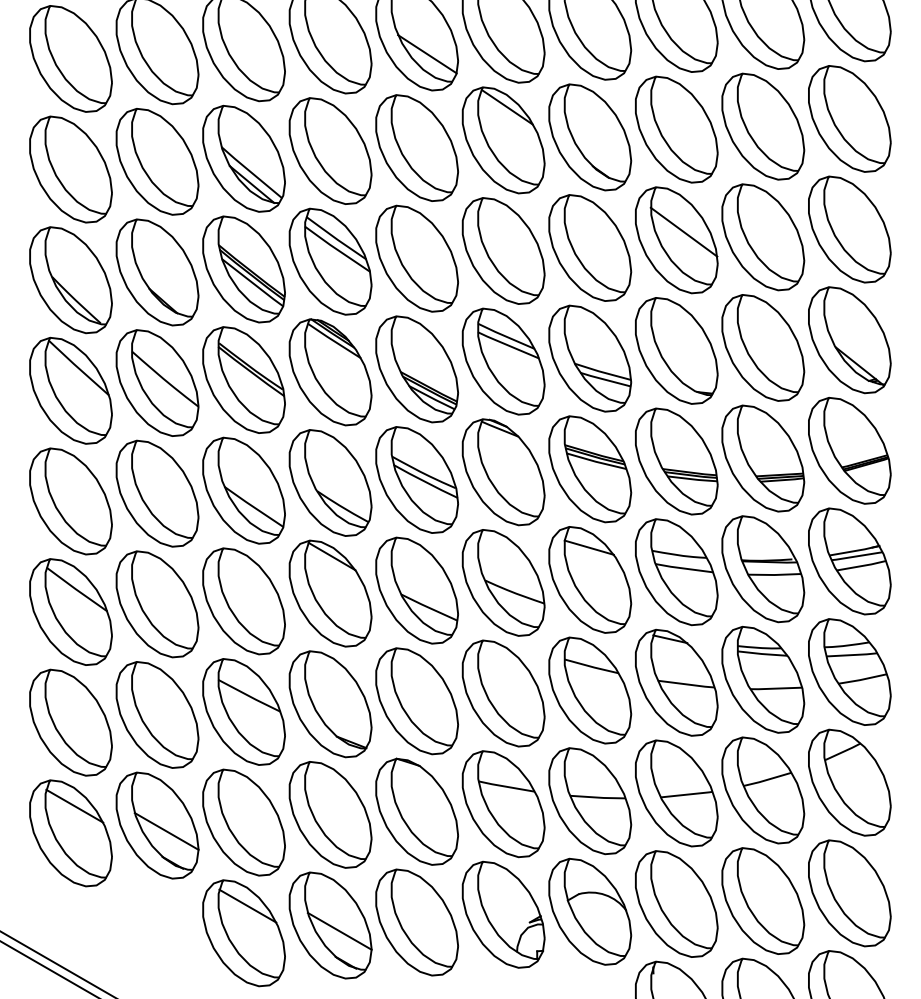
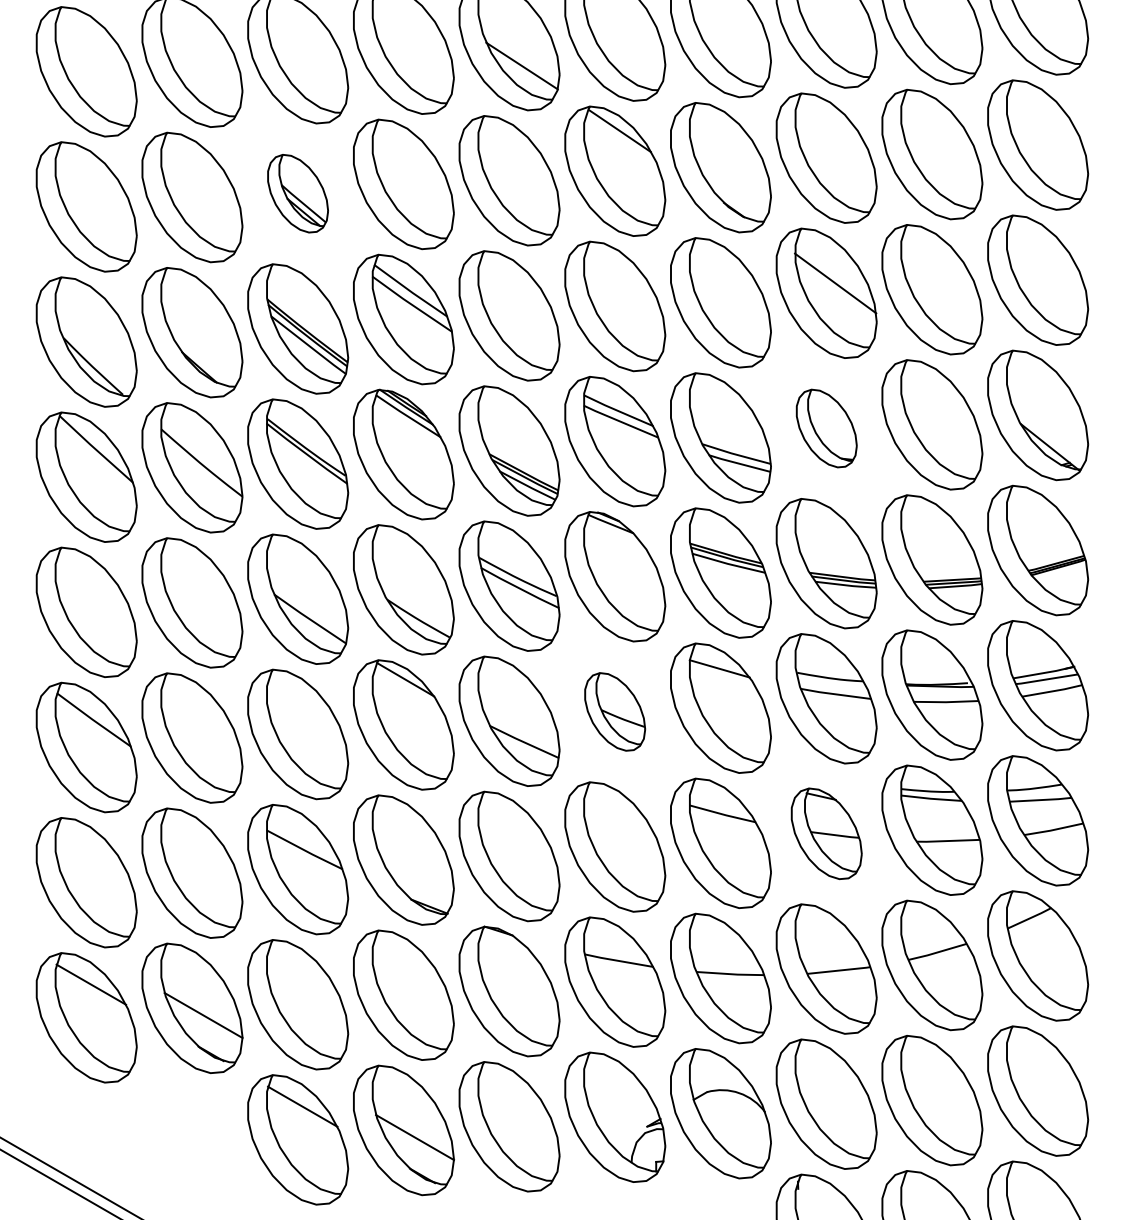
part: (243, 158) -> (297, 193), size x0.6
part: (676, 350) -> (826, 427), size x0.6
part: (503, 582) -> (615, 711), size x0.6
part: (676, 682) -> (826, 833), size x0.7

